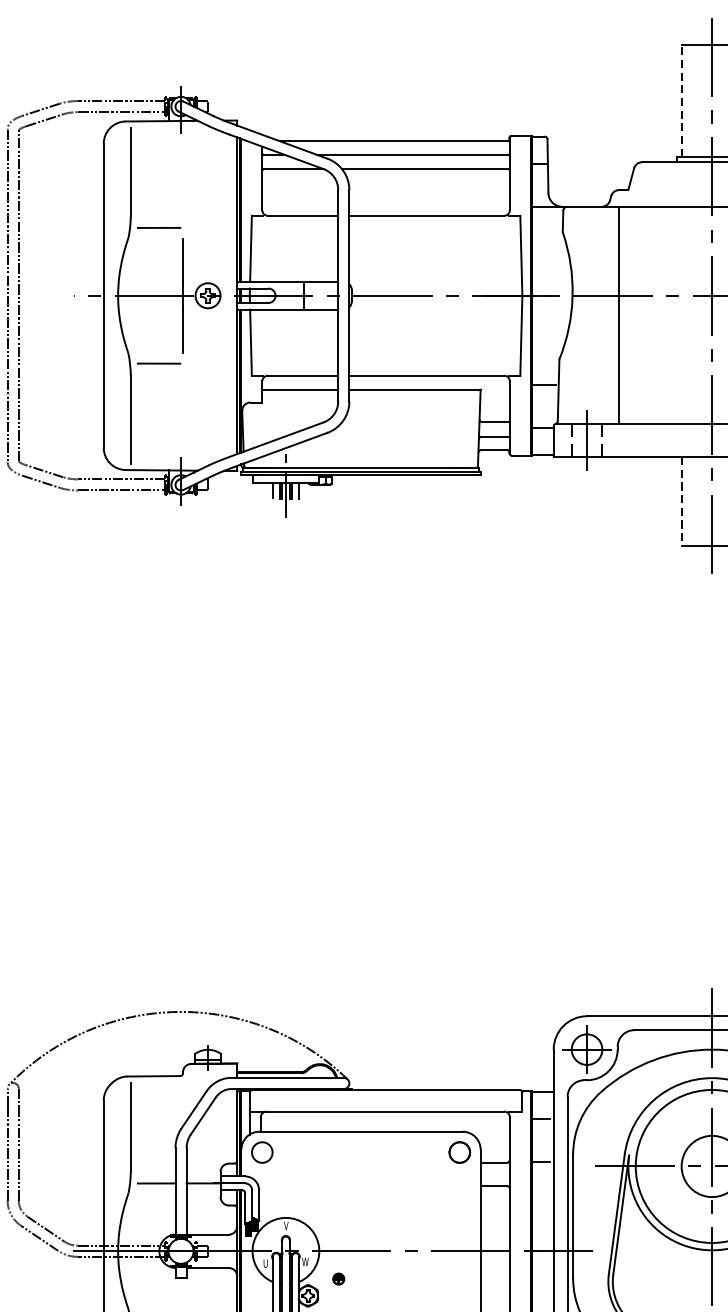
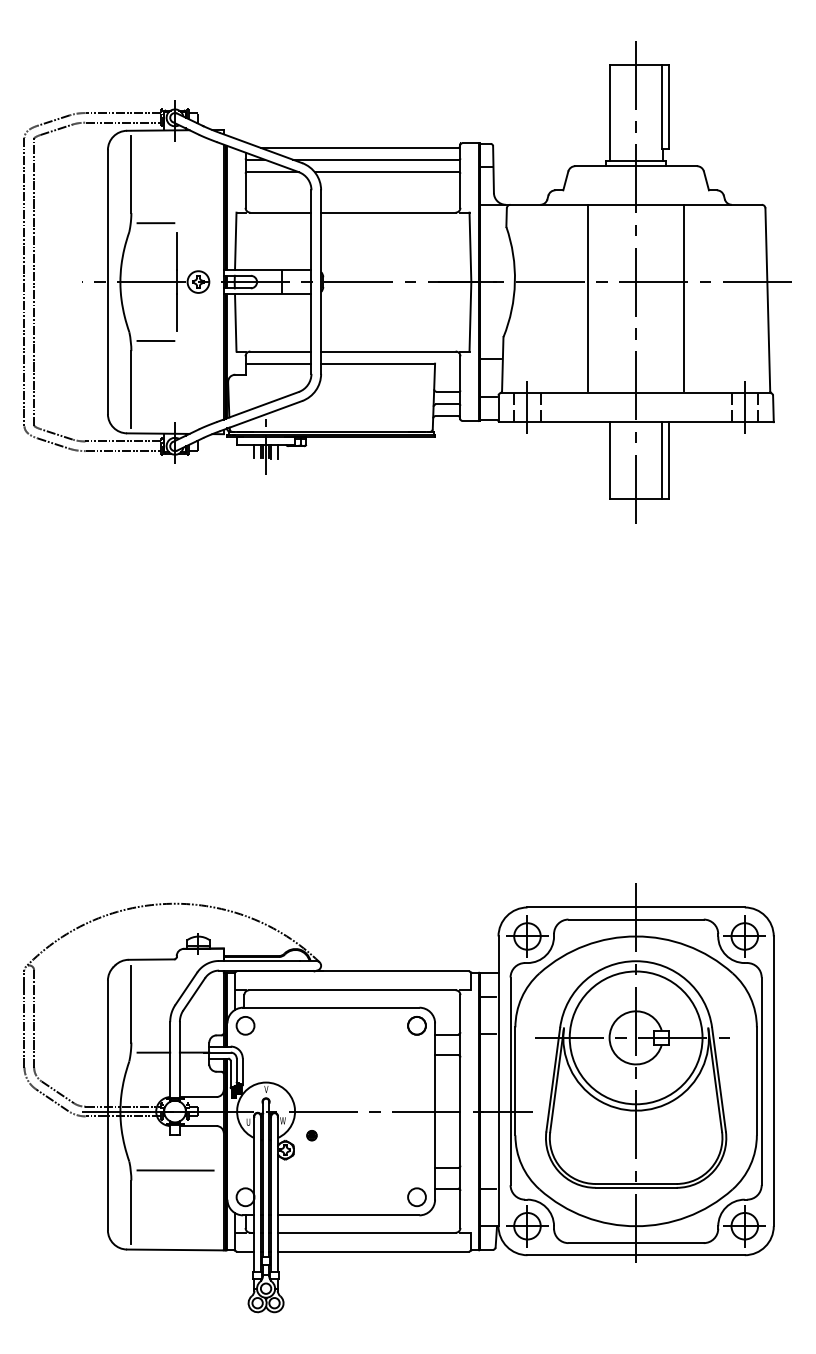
line: (681, 100) -> (609, 112), dashed -> solid
line: (618, 313) -> (587, 297), moved
line: (681, 501) -> (609, 460), dashed -> solid

